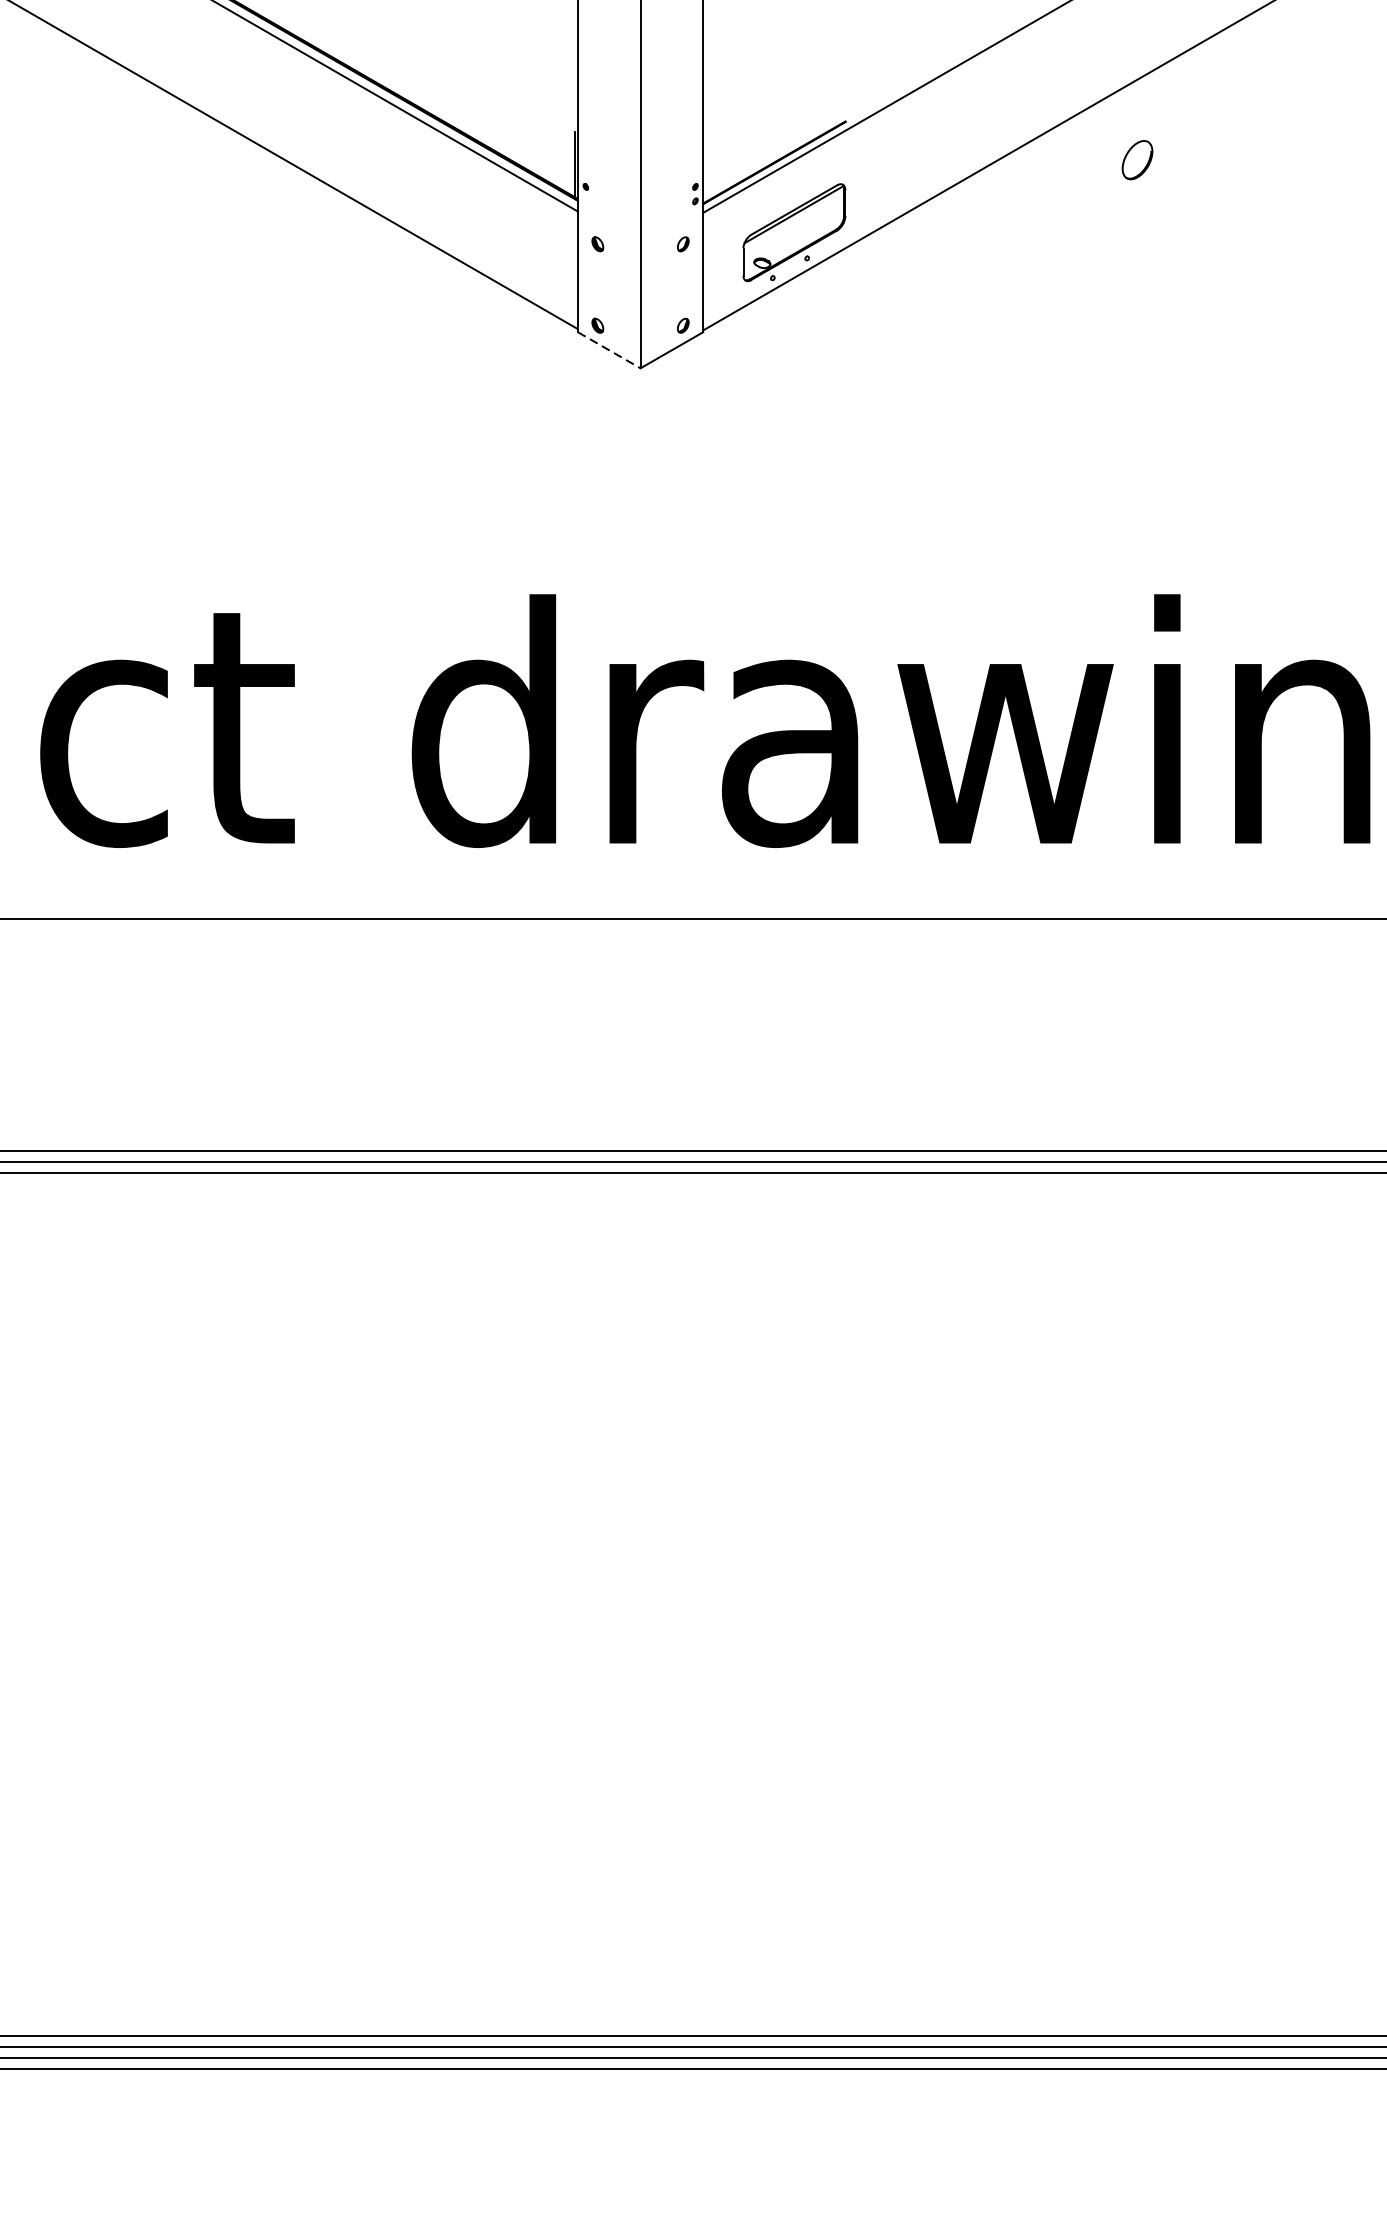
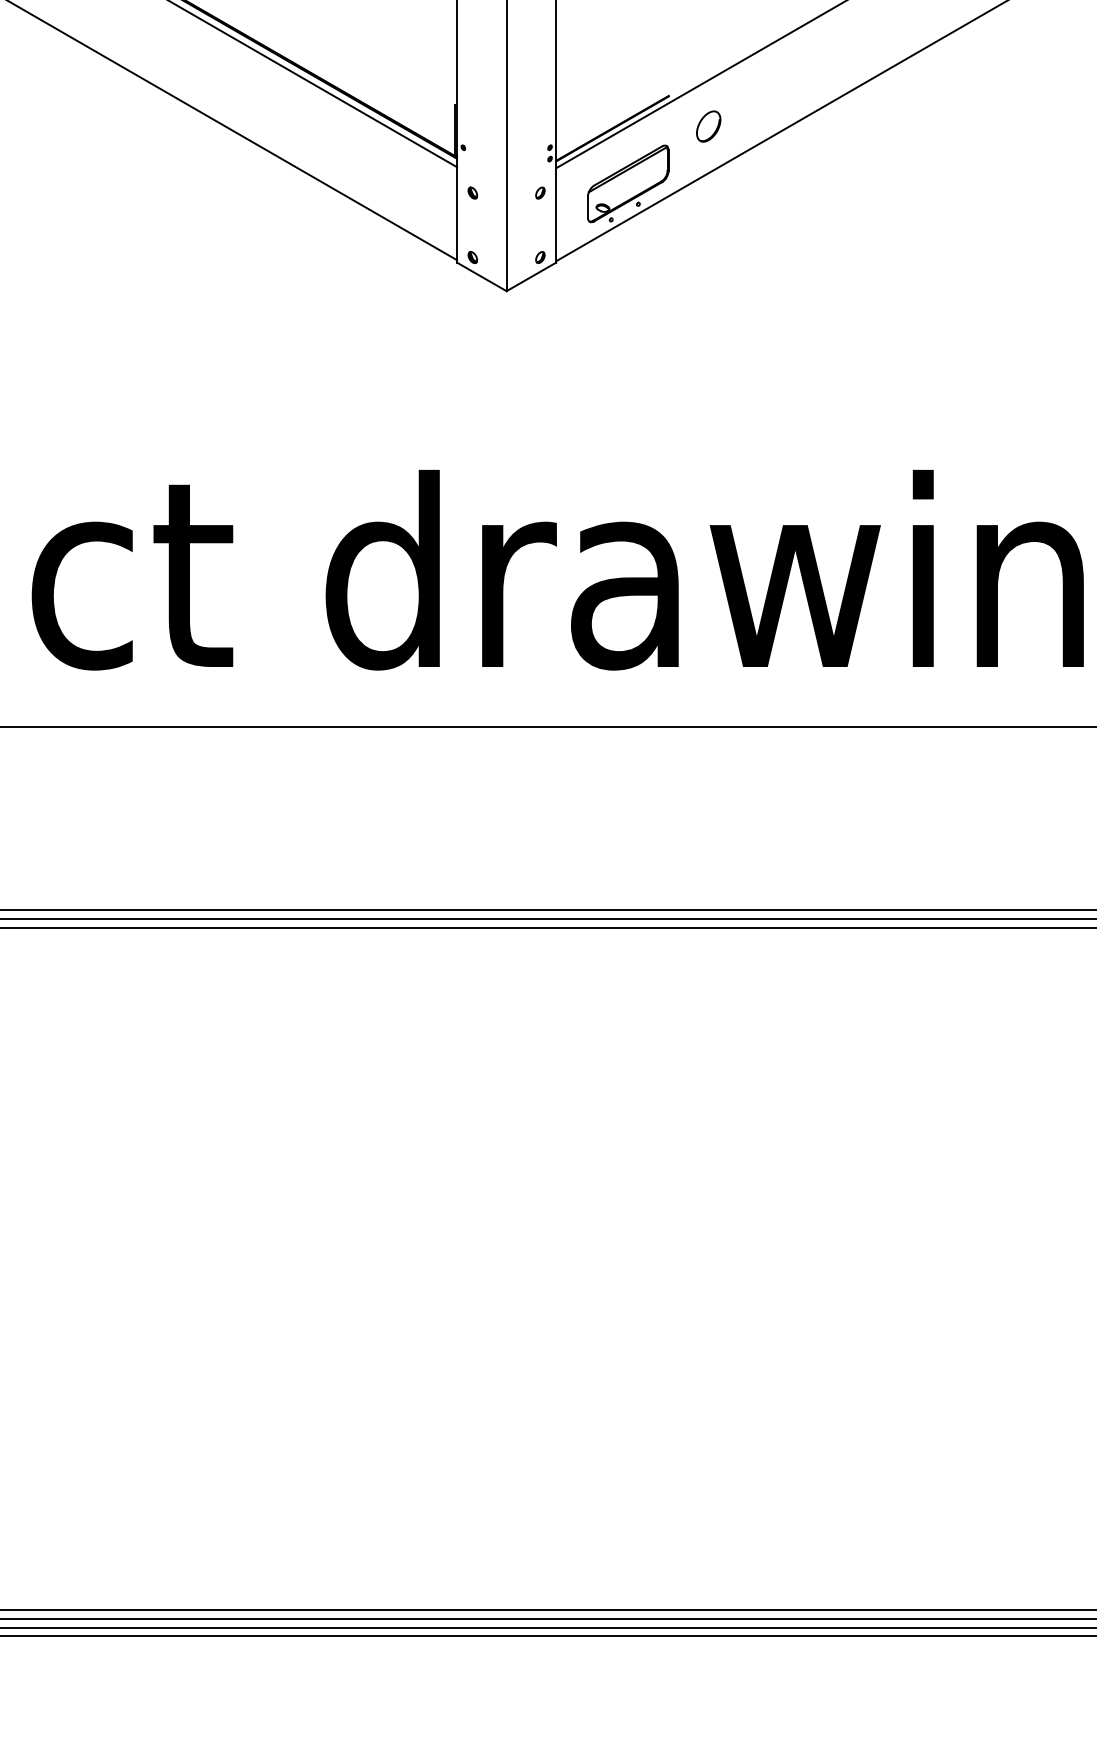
part: (1137, 160) -> (708, 126), moved
line: (608, 349) -> (481, 276), dashed -> solid

